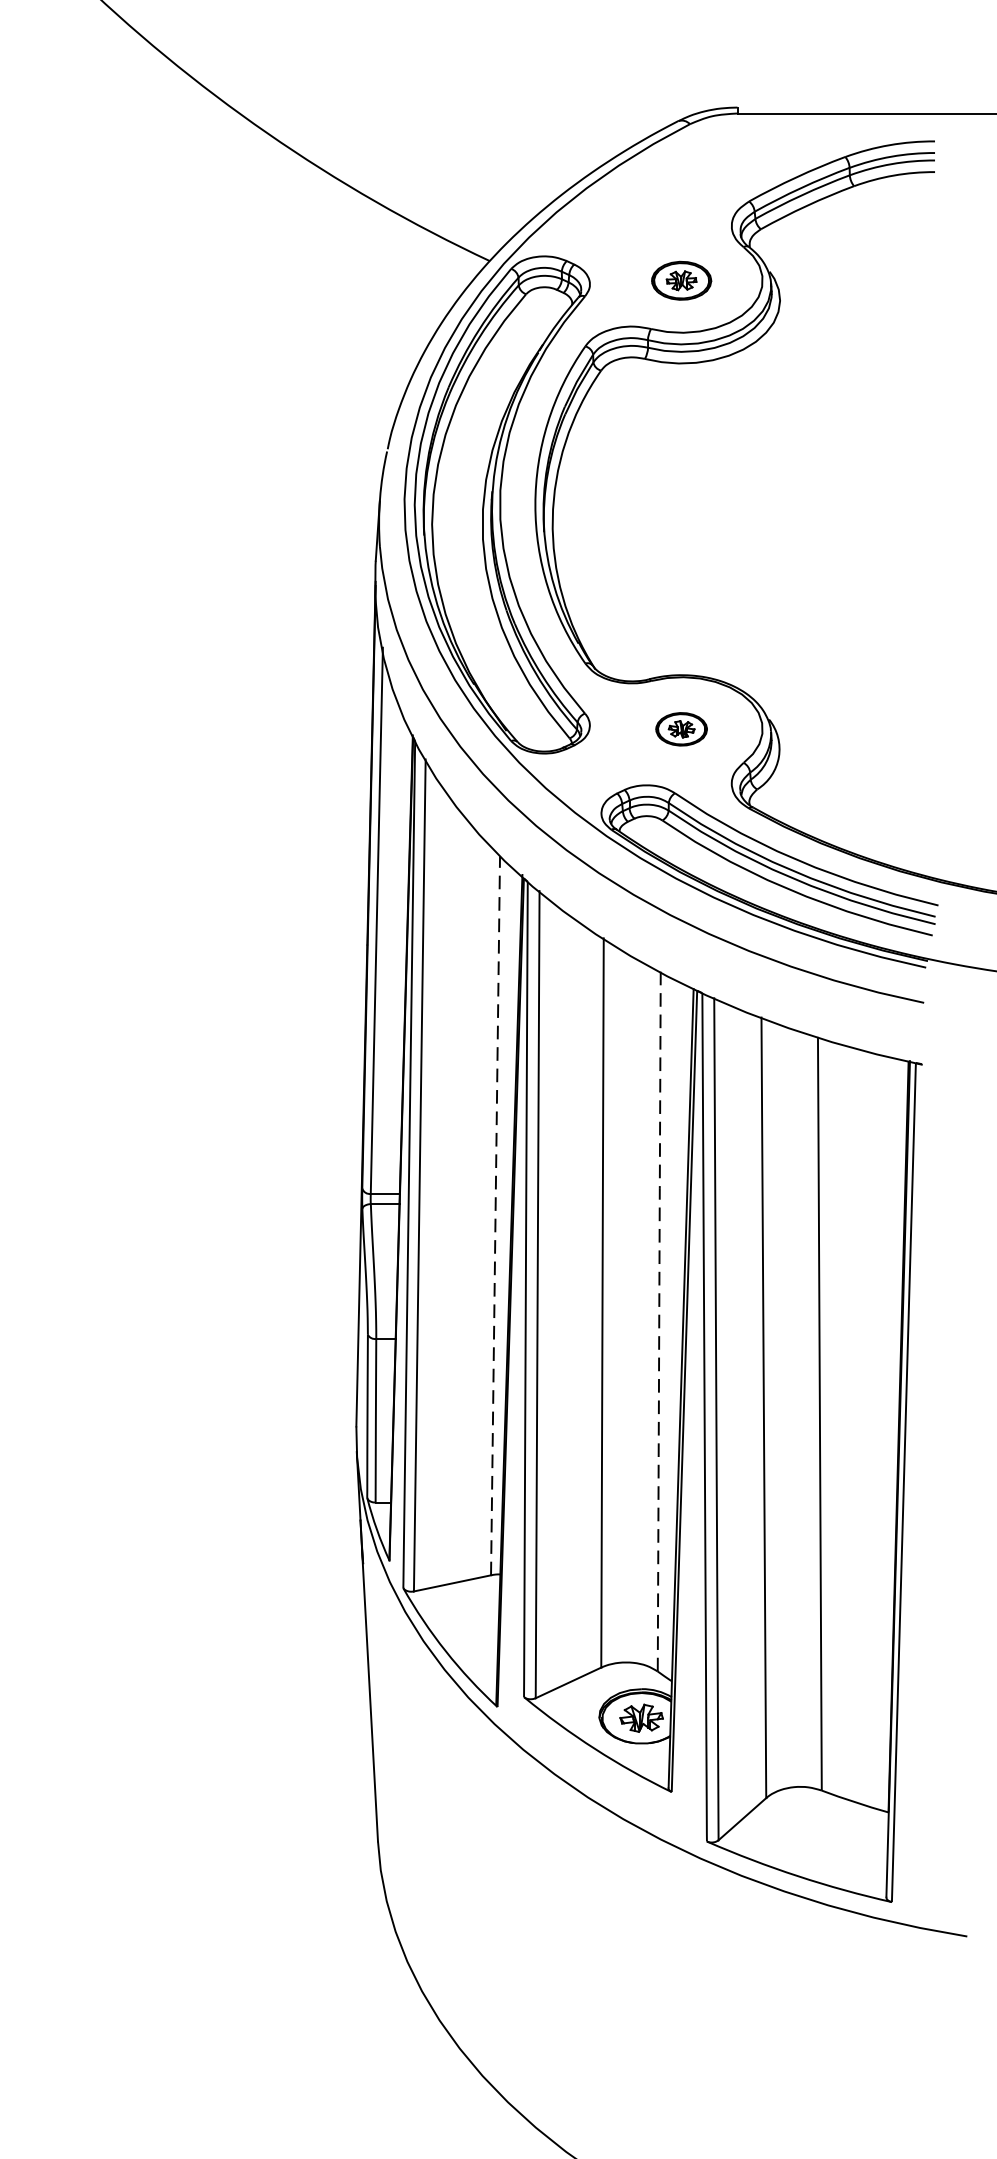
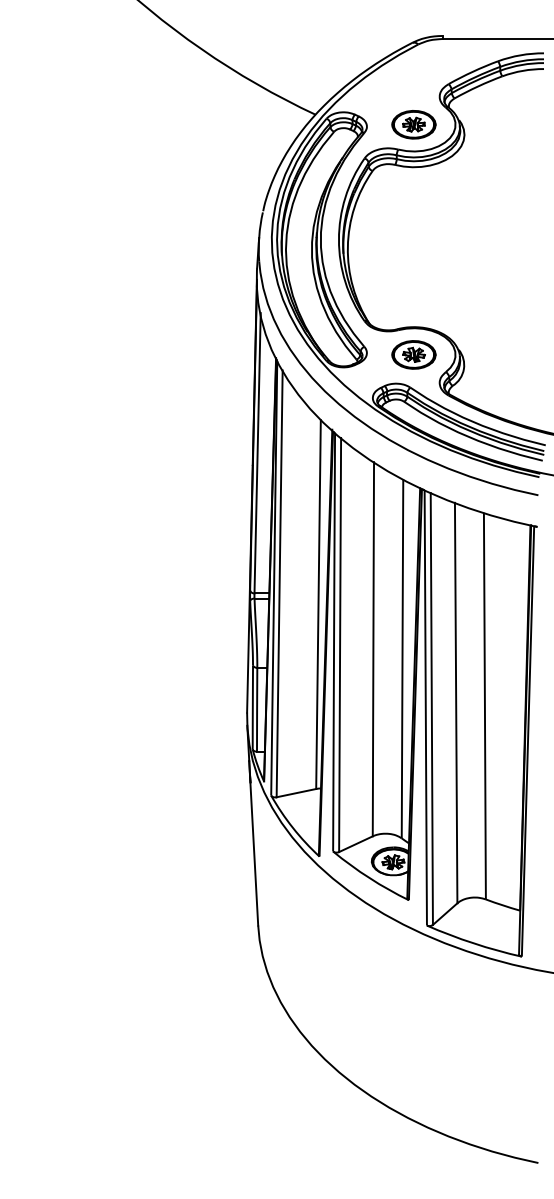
part: (680, 280) -> (413, 124), size x1.43
part: (680, 728) -> (413, 354), size x1.67
line: (495, 1215) -> (318, 604), dashed -> solid
line: (659, 1320) -> (402, 658), dashed -> solid

